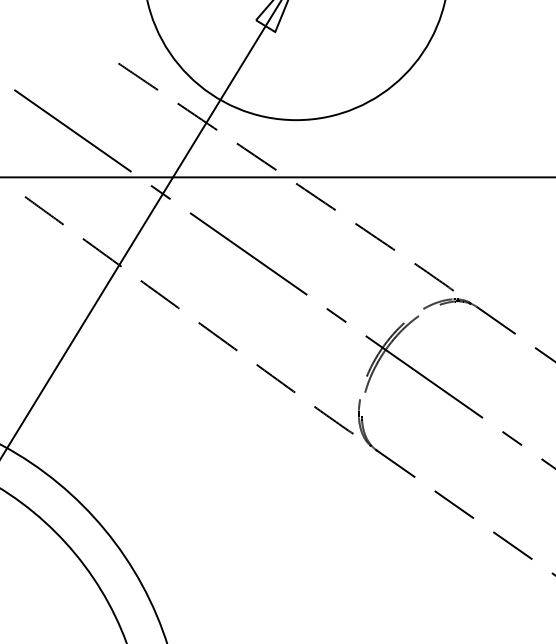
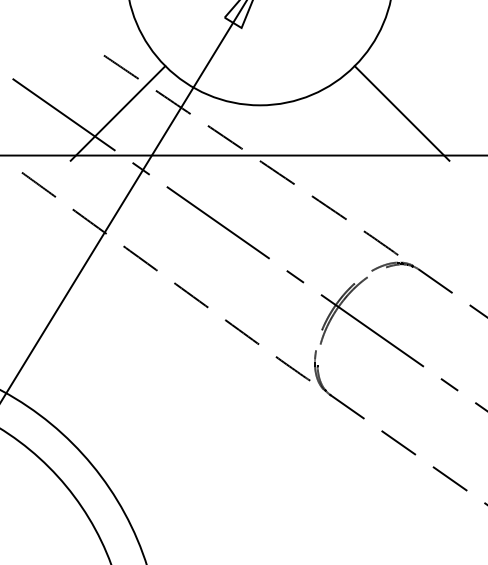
line: (134, 129) -> (118, 113), added
line: (458, 129) -> (402, 113), added

